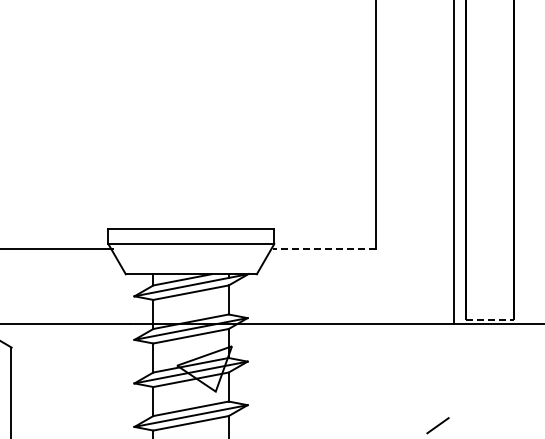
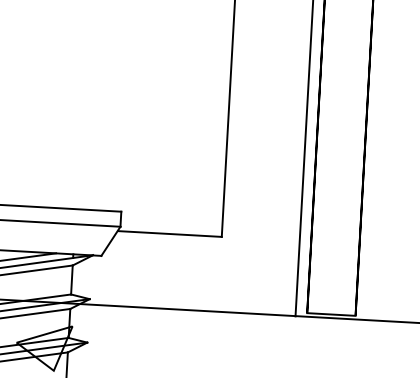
line: (324, 248) -> (170, 233), dashed -> solid
line: (490, 319) -> (332, 314), dashed -> solid

